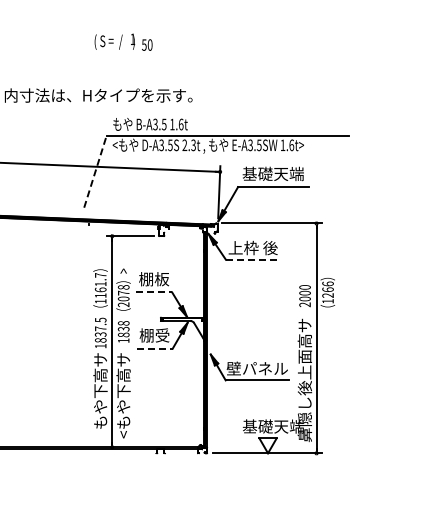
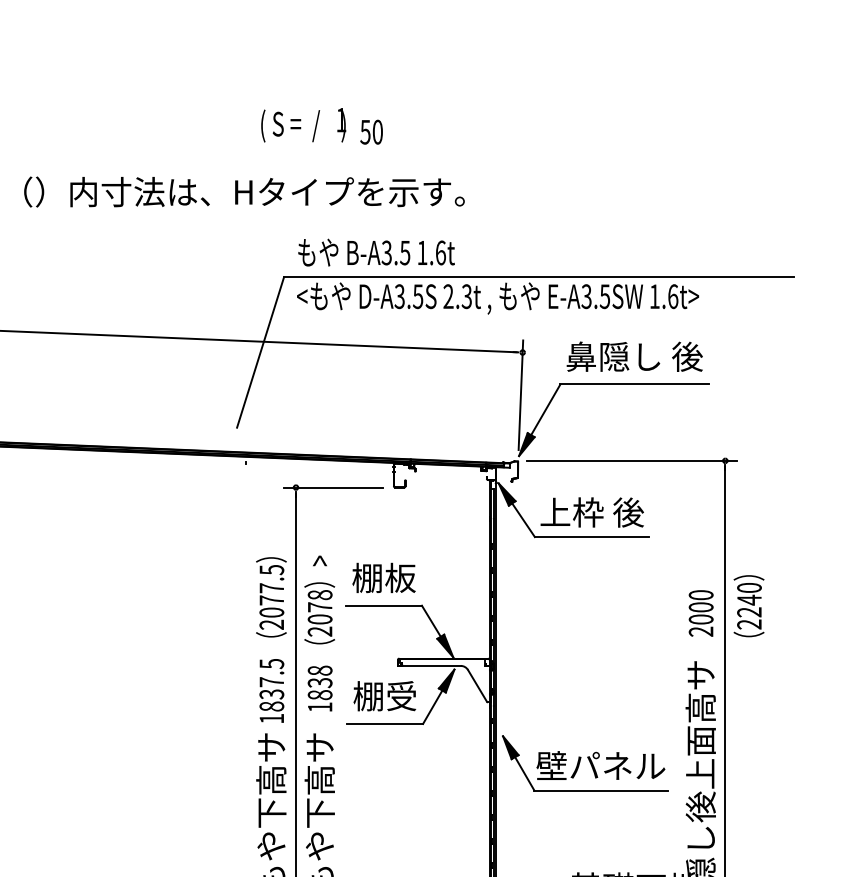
text: (123, 41) -> (321, 124), moved
line: (95, 171) -> (260, 351), dashed -> solid
text: (273, 173) -> (634, 355), 基礎天端 -> 鼻隠し 後
line: (253, 259) -> (592, 536), dashed -> solid
text: (100, 288) -> (271, 597), 1161.7 -> 2077.5
line: (154, 292) -> (384, 605), dashed -> solid
text: (327, 292) -> (748, 605), 1266 -> 2240
line: (155, 348) -> (386, 723), dashed -> solid

